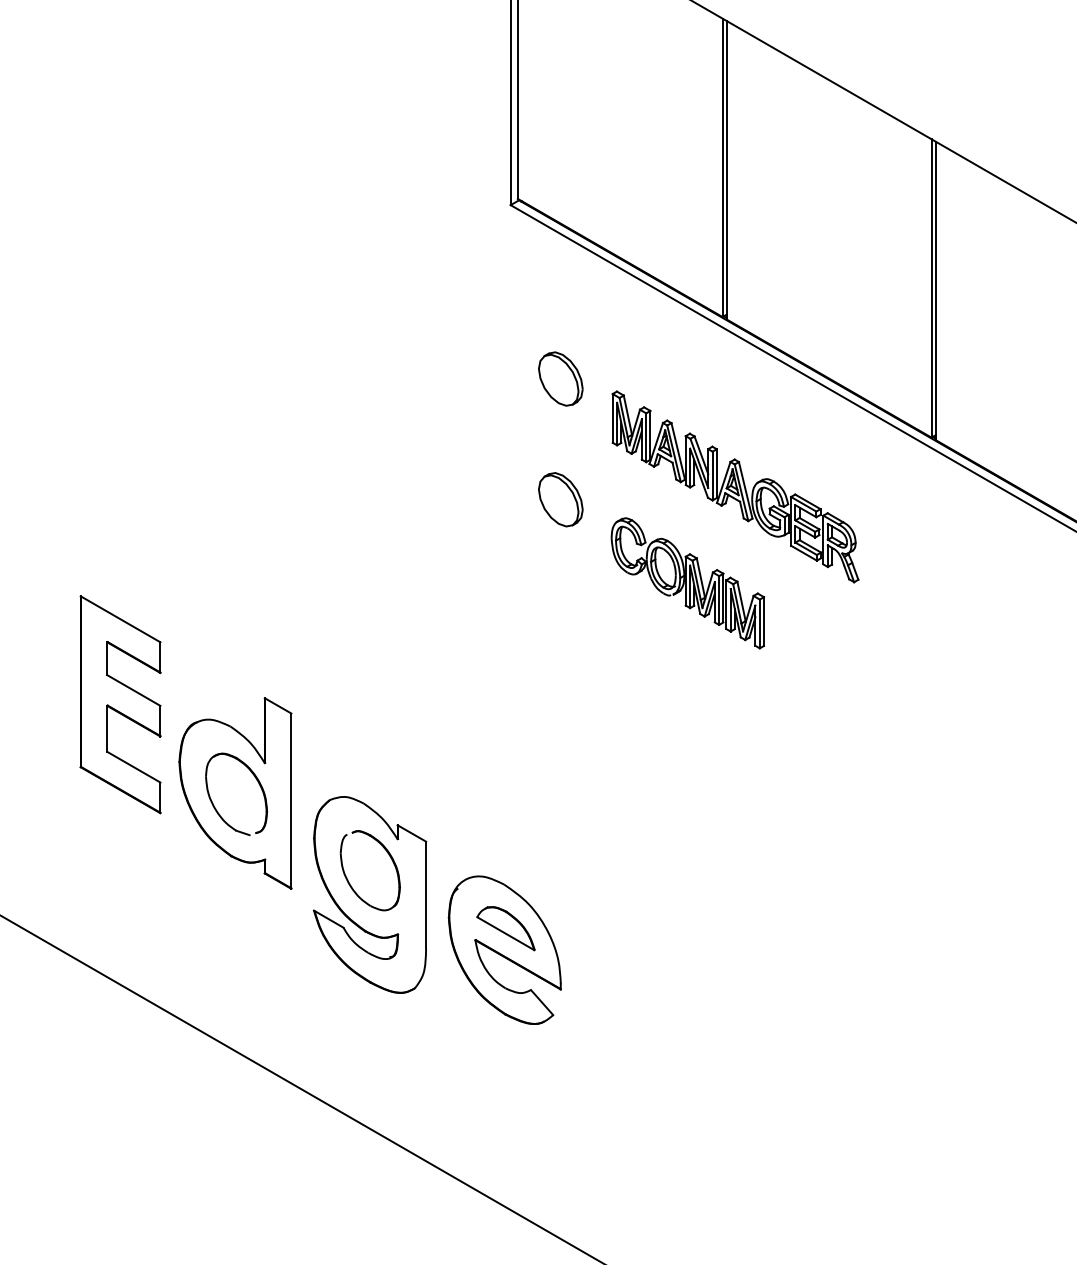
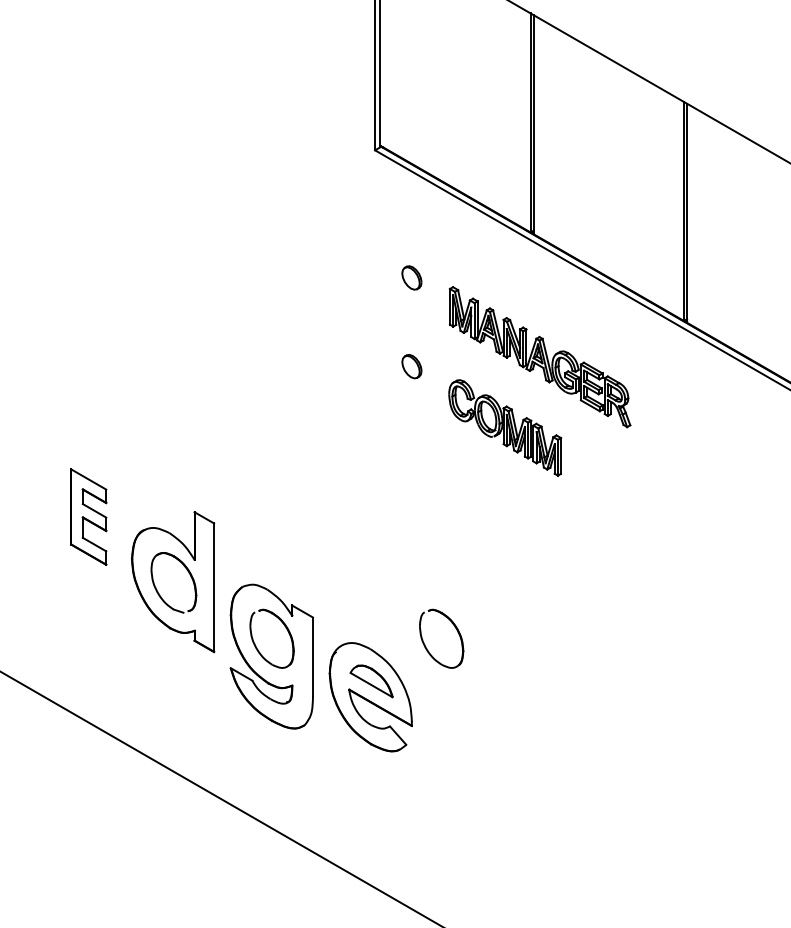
part: (560, 378) -> (411, 277), size x0.6
part: (560, 499) -> (411, 366), size x0.6
part: (120, 704) -> (88, 516), size x0.6
part: (579, 879) -> (425, 645), added

